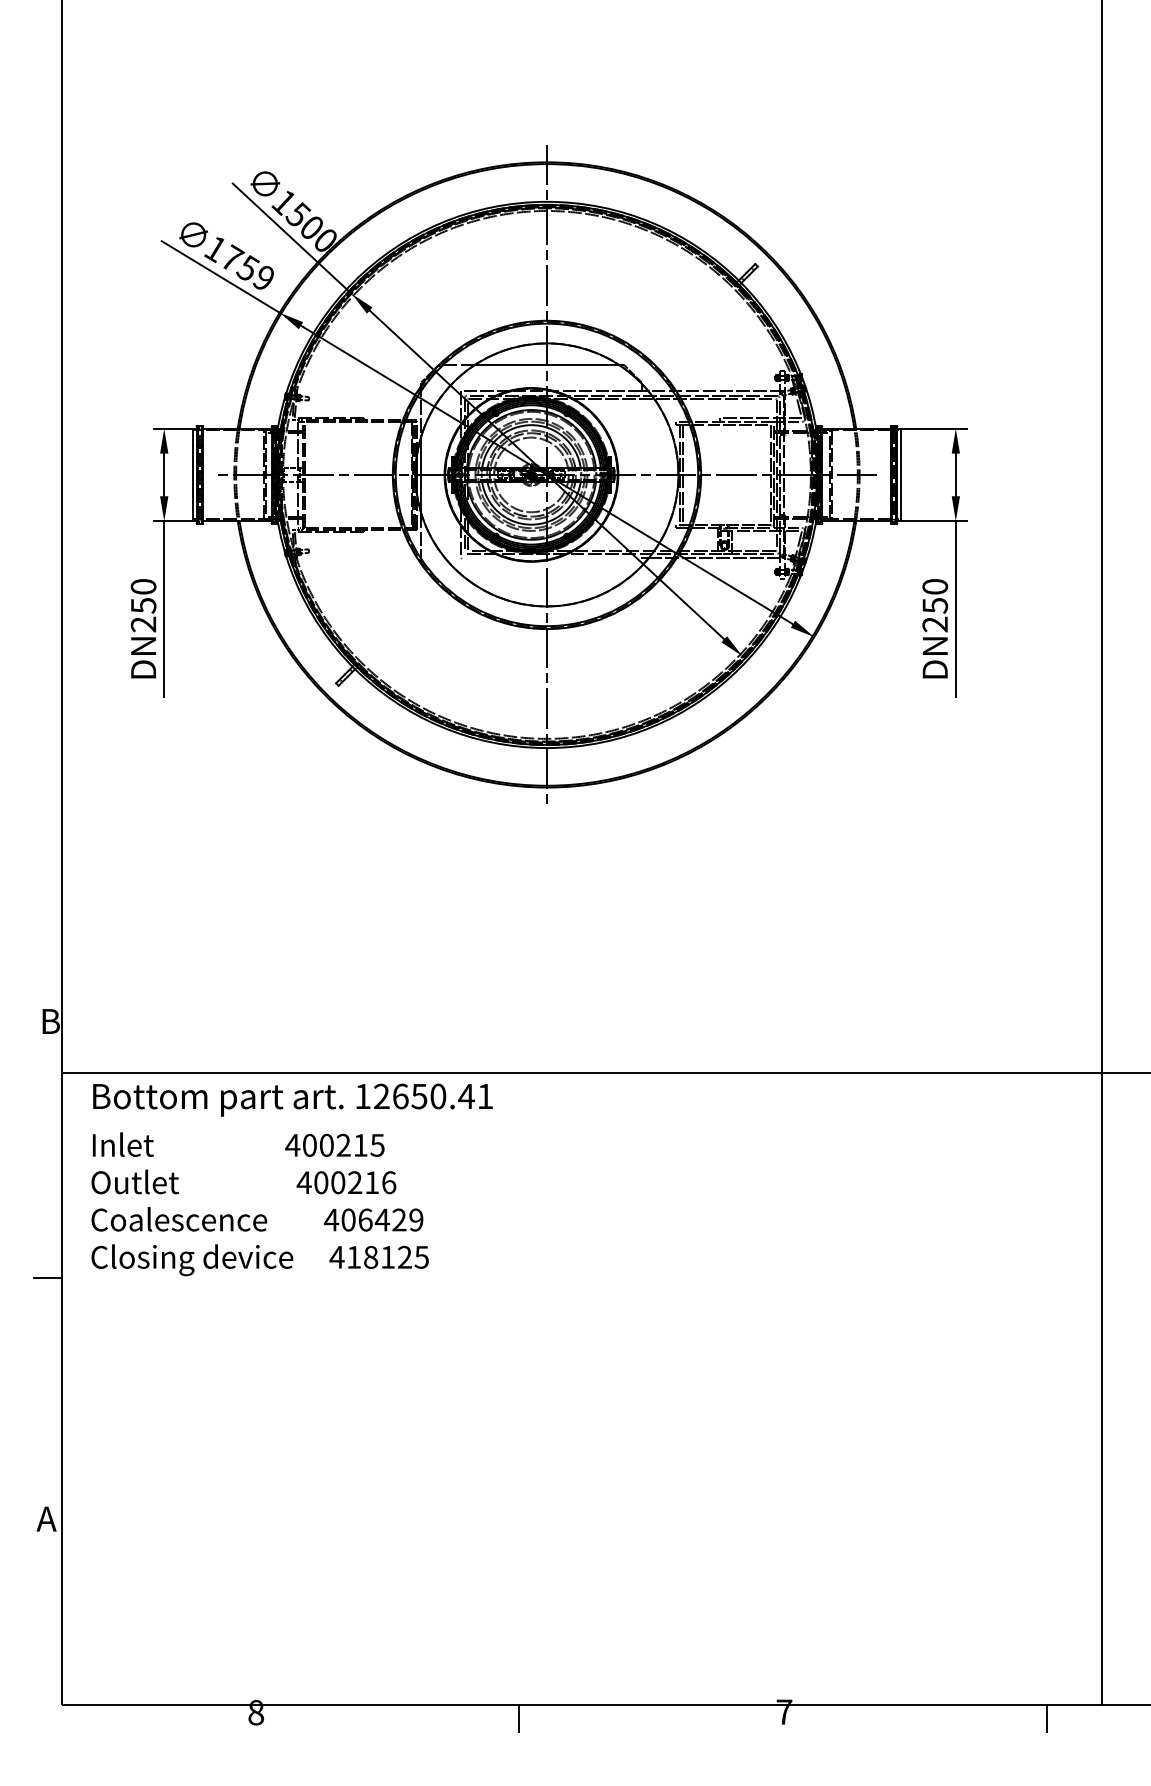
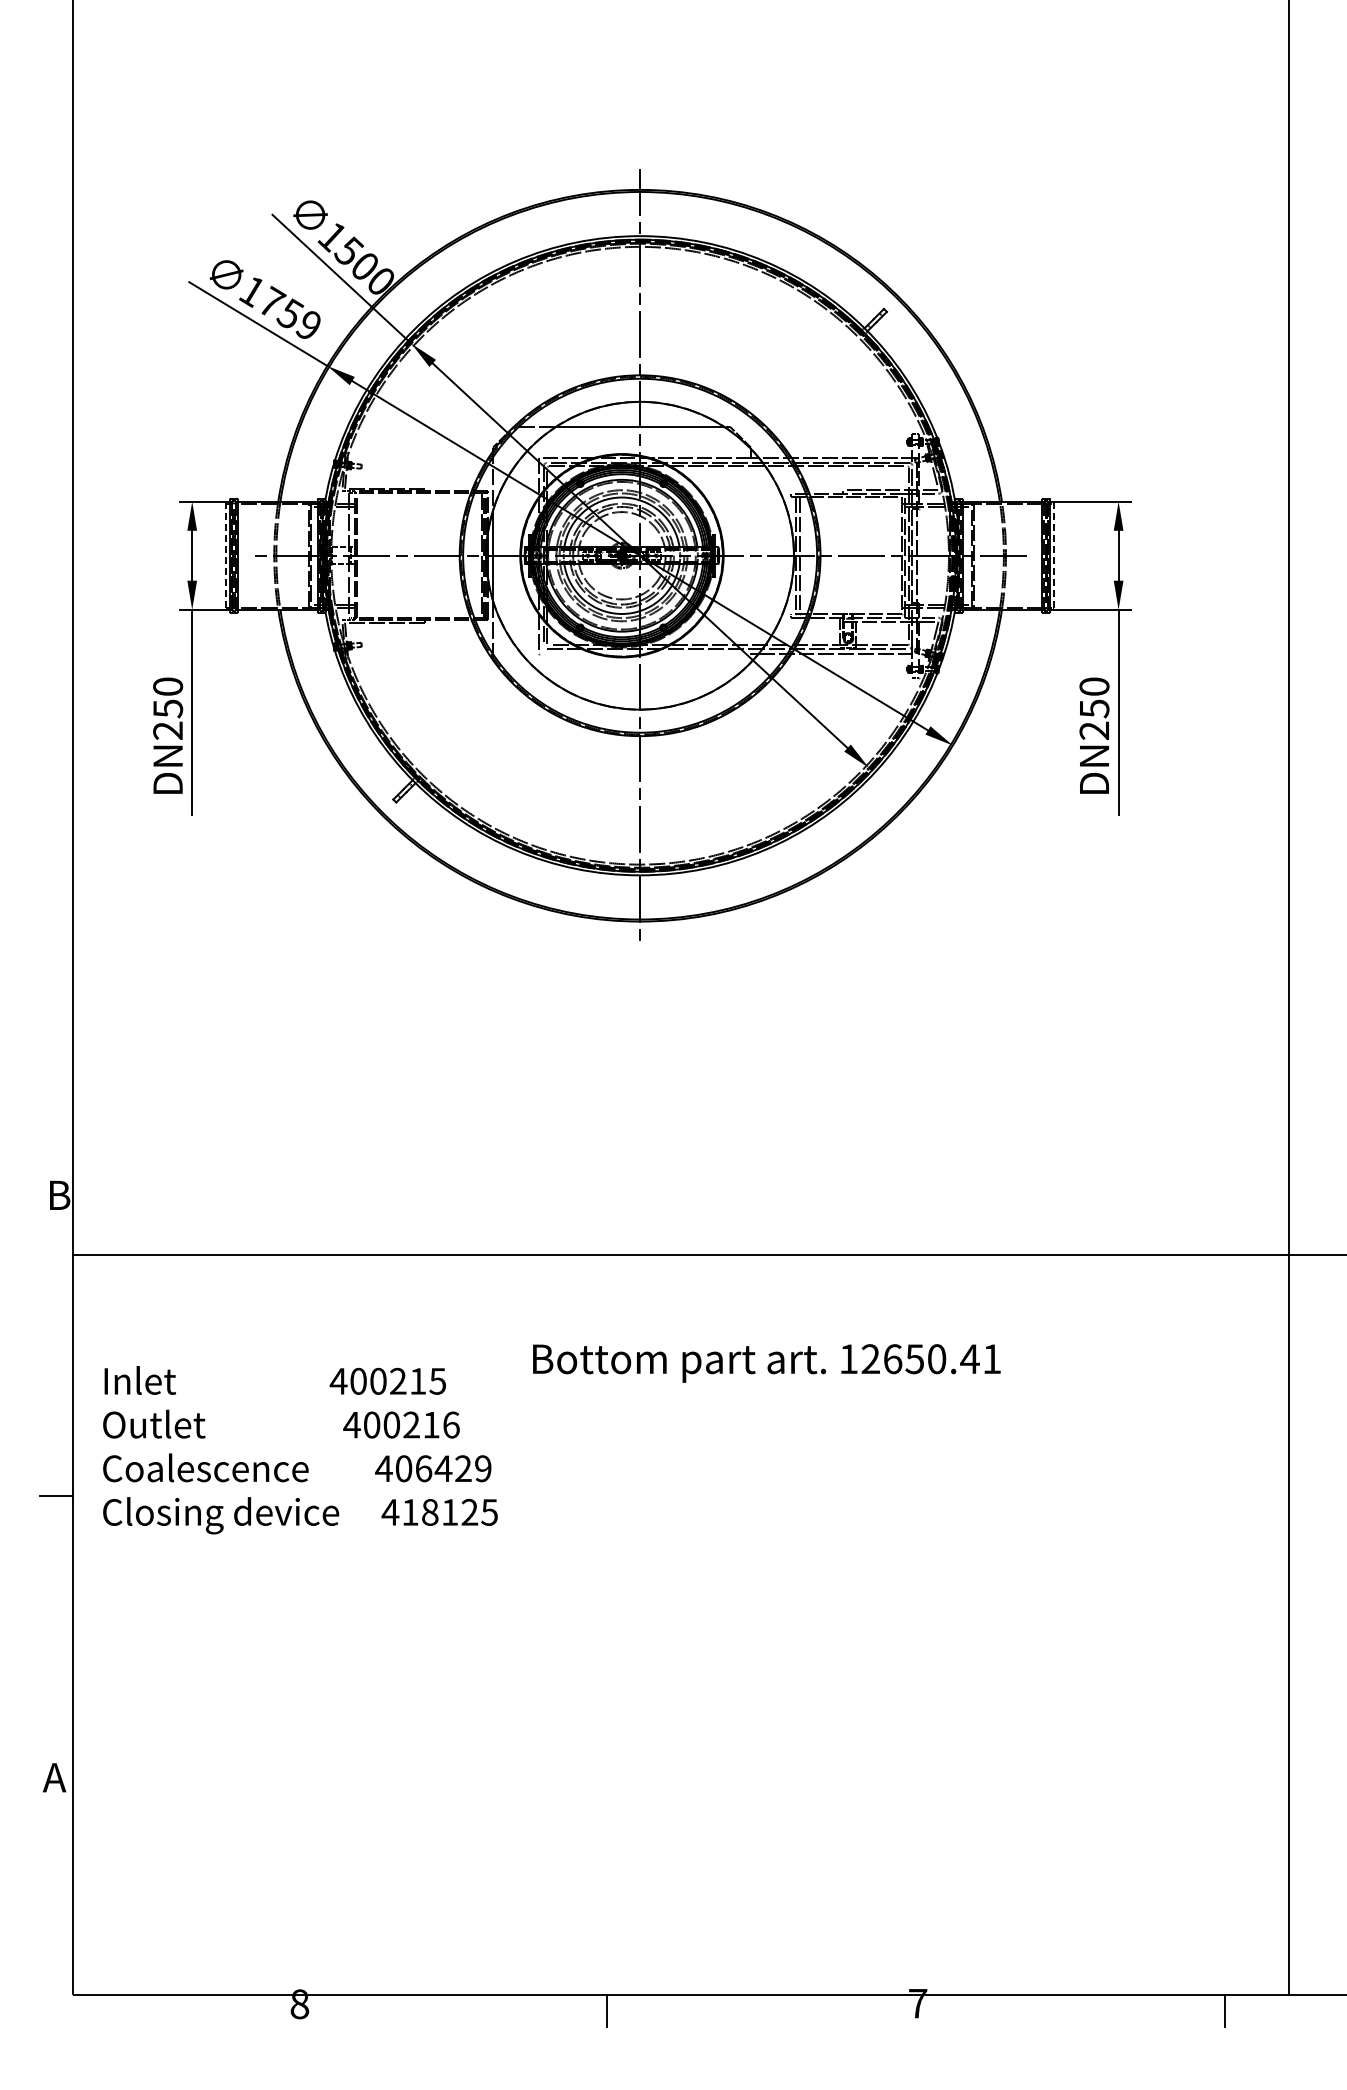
line: (192, 475) -> (225, 556), solid -> dashed
line: (901, 475) -> (1054, 556), solid -> dashed
text: (292, 1100) -> (766, 1363), moved
text: (260, 1204) -> (300, 1450), moved

